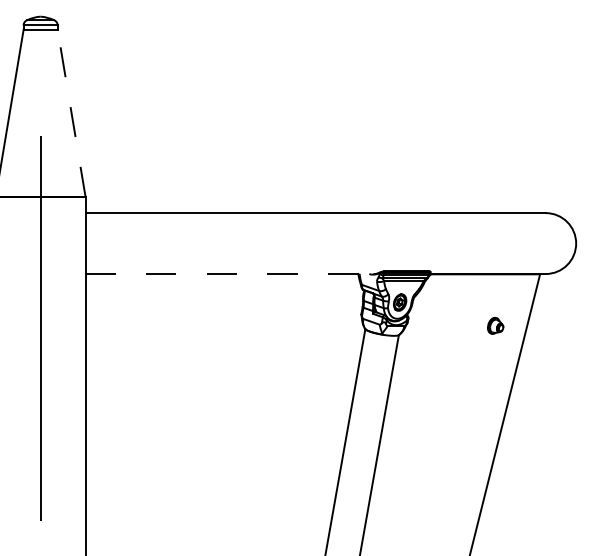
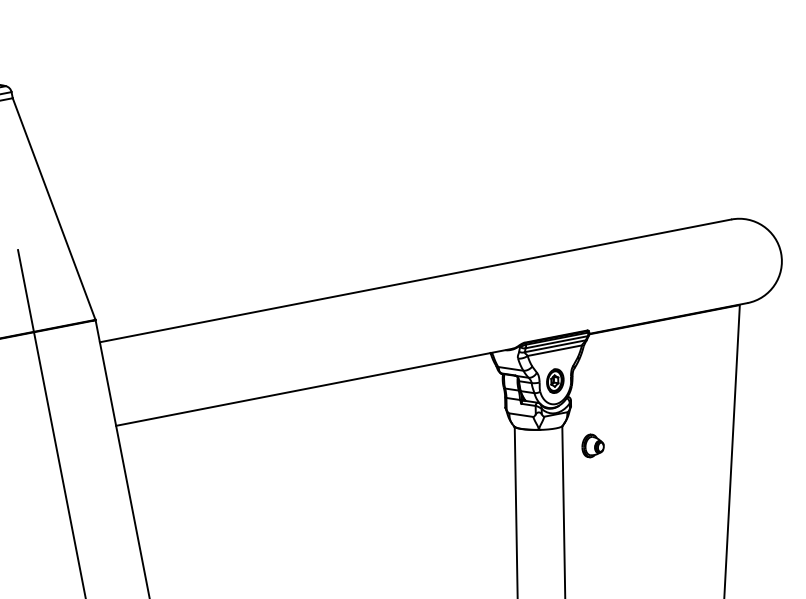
line: (71, 113) -> (54, 209), dashed -> solid
line: (230, 274) -> (315, 387), dashed -> solid
part: (495, 325) -> (592, 444), moved

